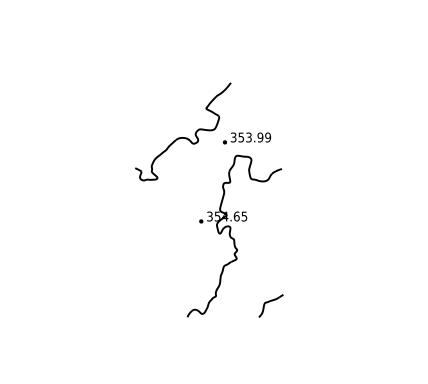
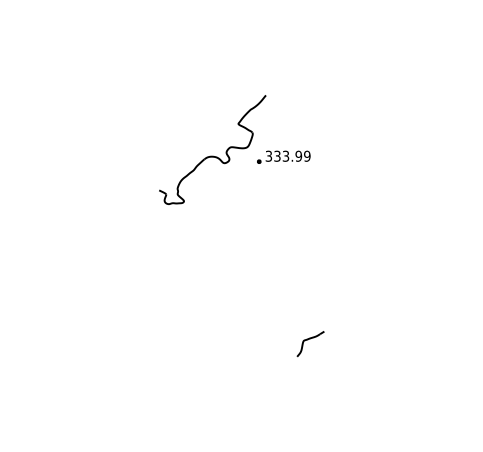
text: (241, 136) -> (277, 155), 353.99 -> 333.99
part: (234, 235) -> (269, 265), removed

